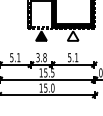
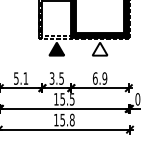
text: (44, 57) -> (60, 78), 3.8 -> 3.5
text: (73, 57) -> (100, 78), 5.1 -> 6.9
text: (52, 88) -> (71, 120), 15.0 -> 15.8

